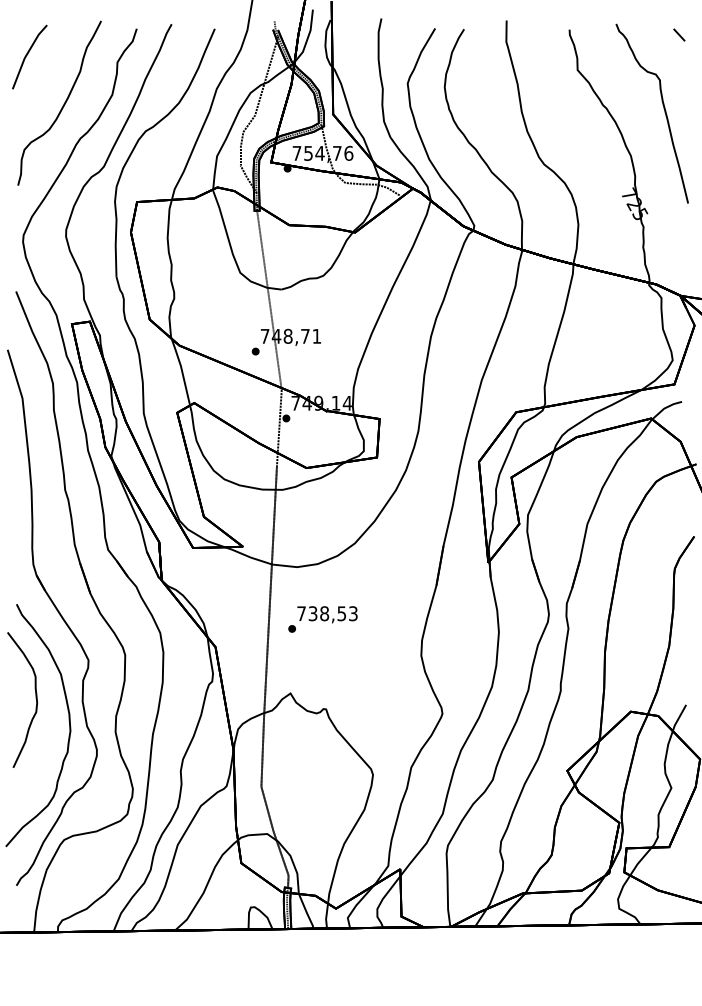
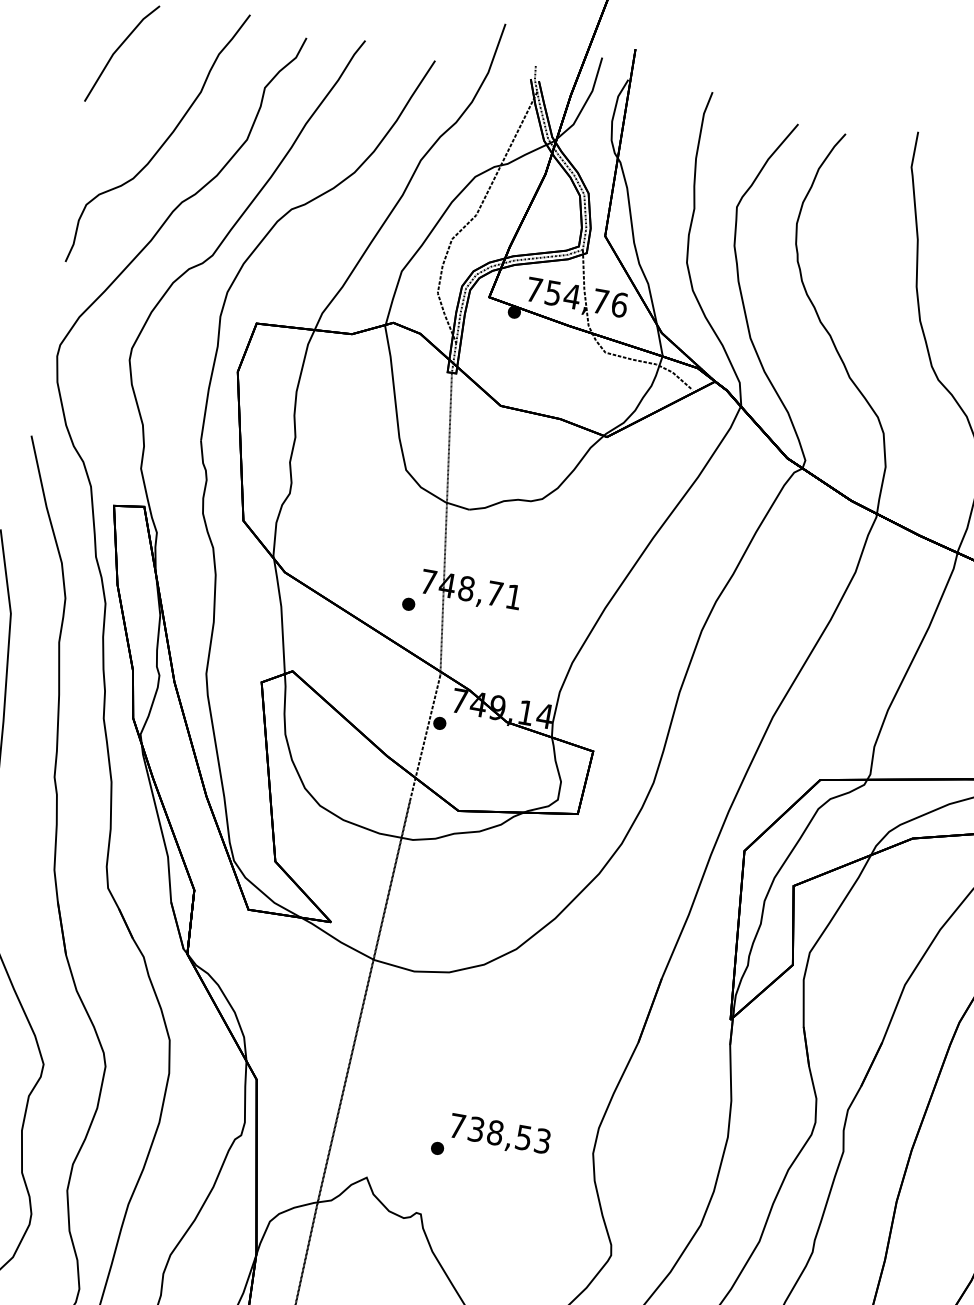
text: (322, 619) -> (490, 1141), moved

